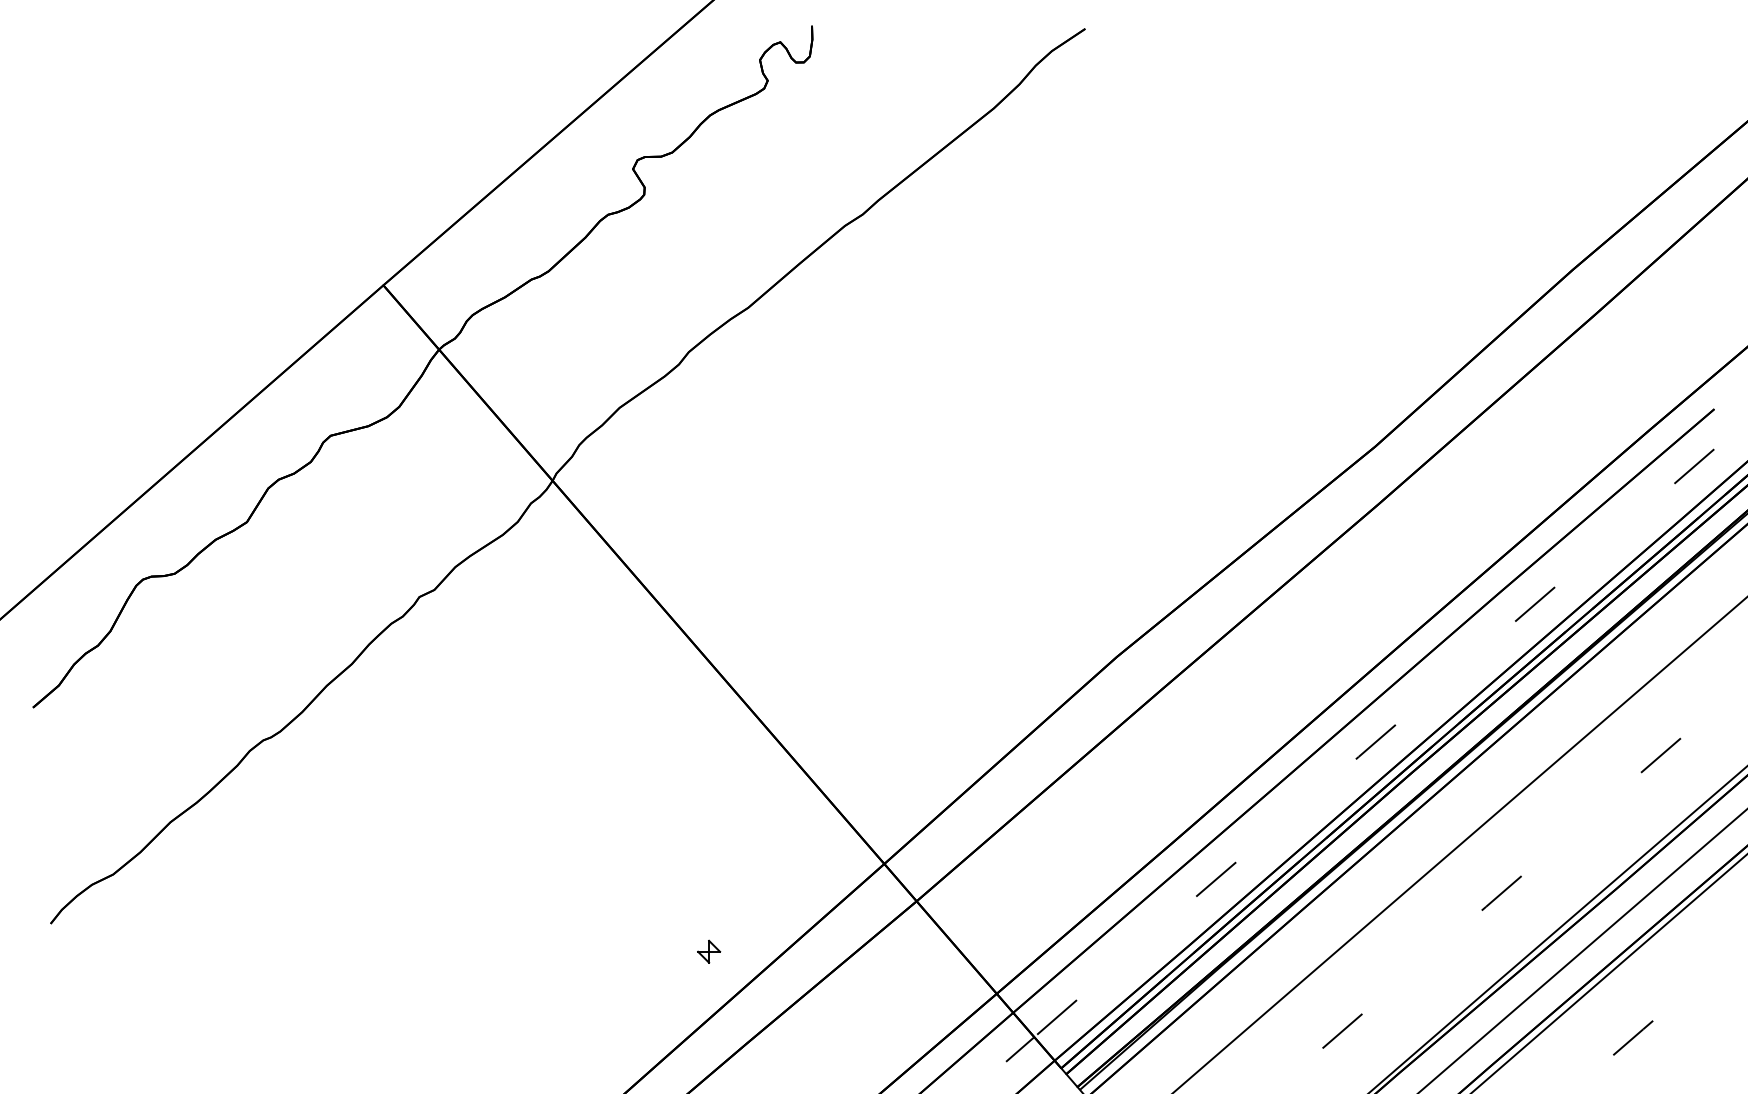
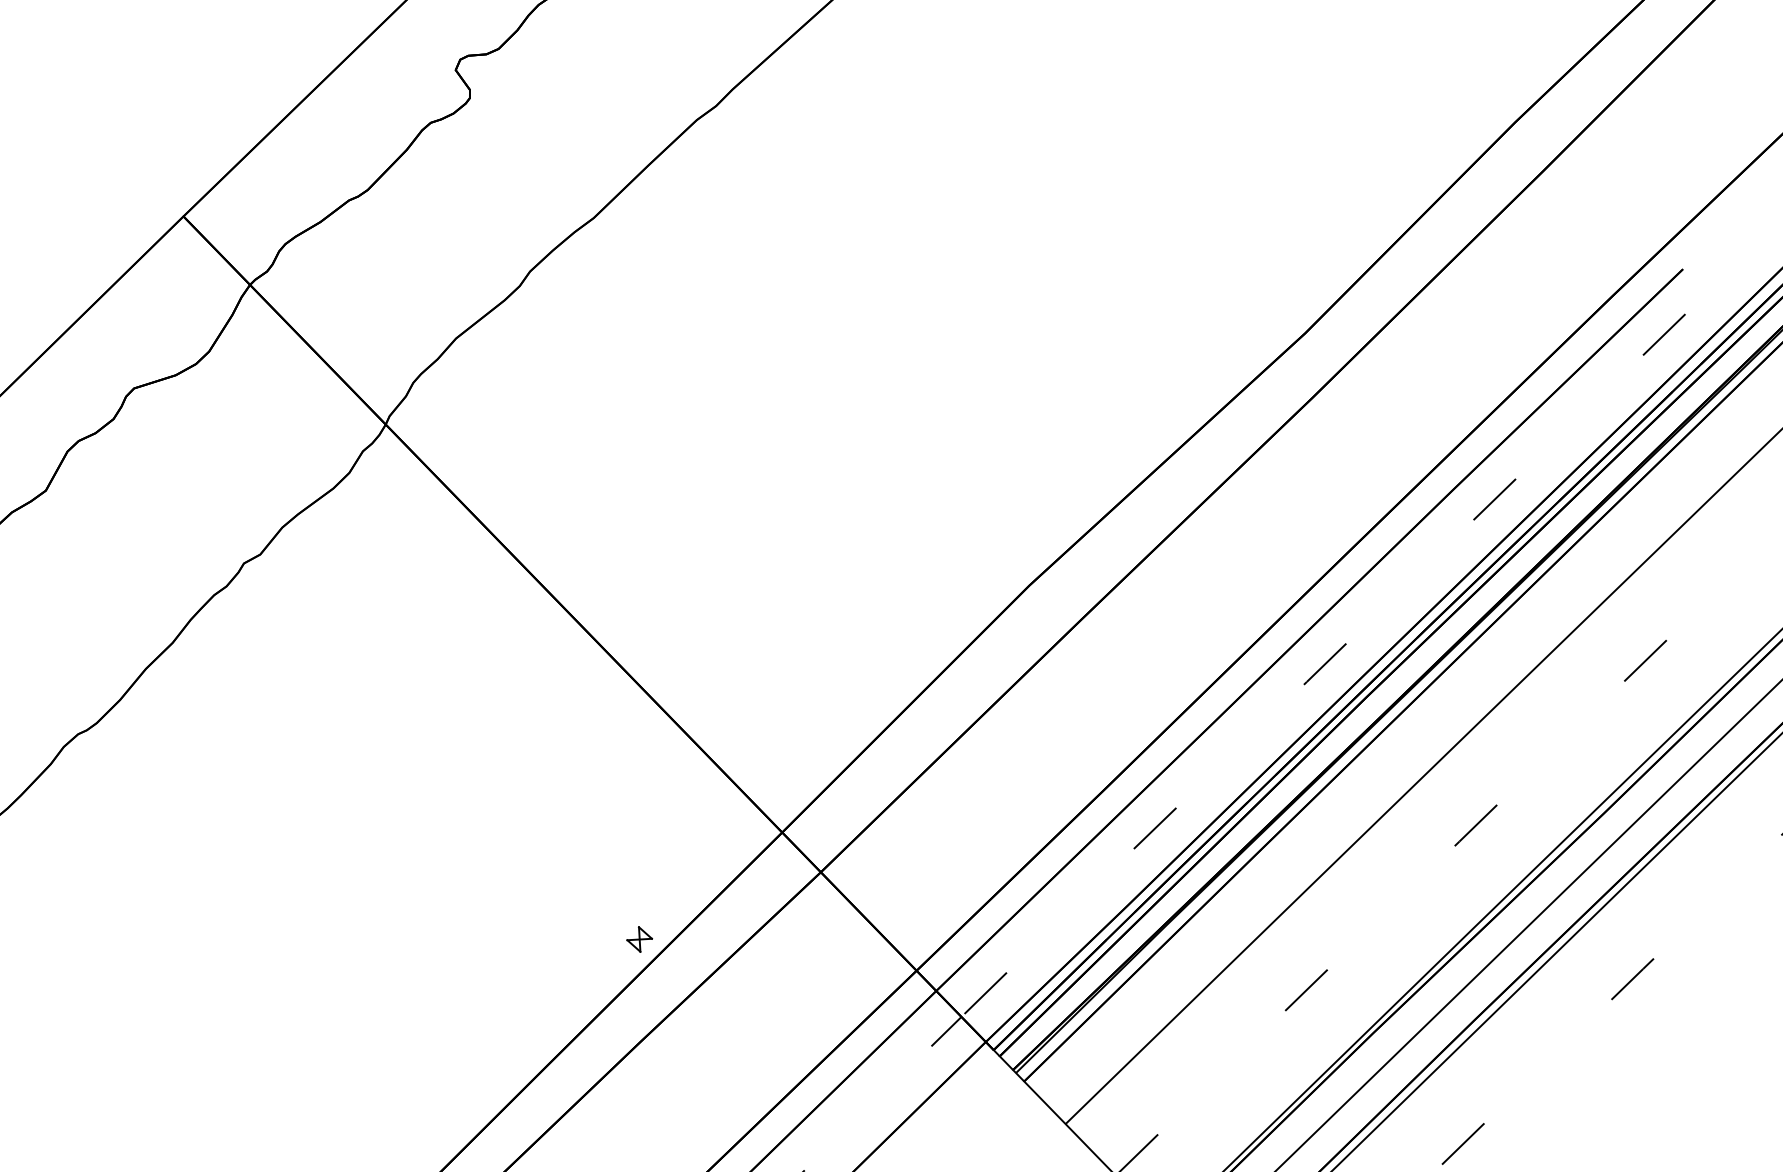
part: (709, 951) -> (640, 939), moved

